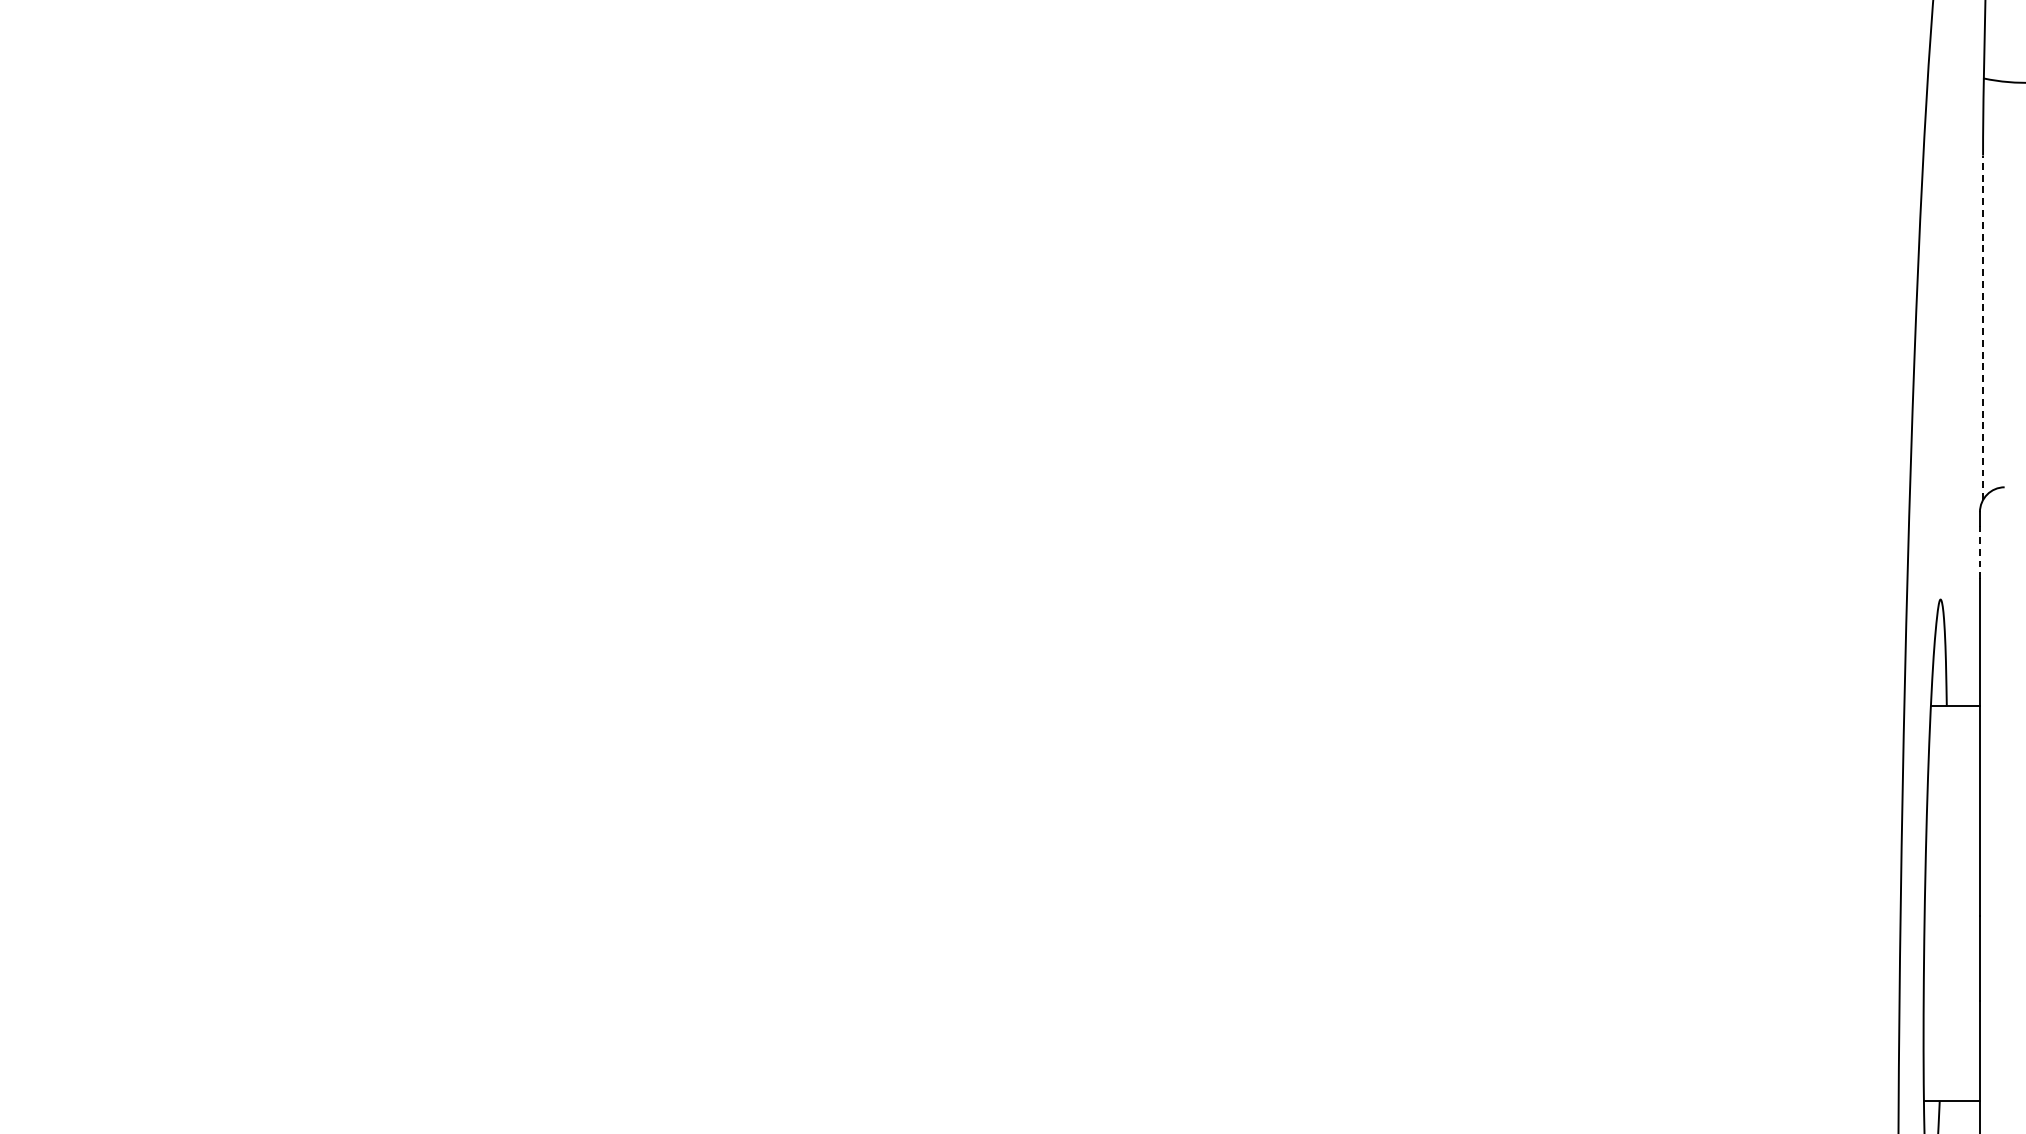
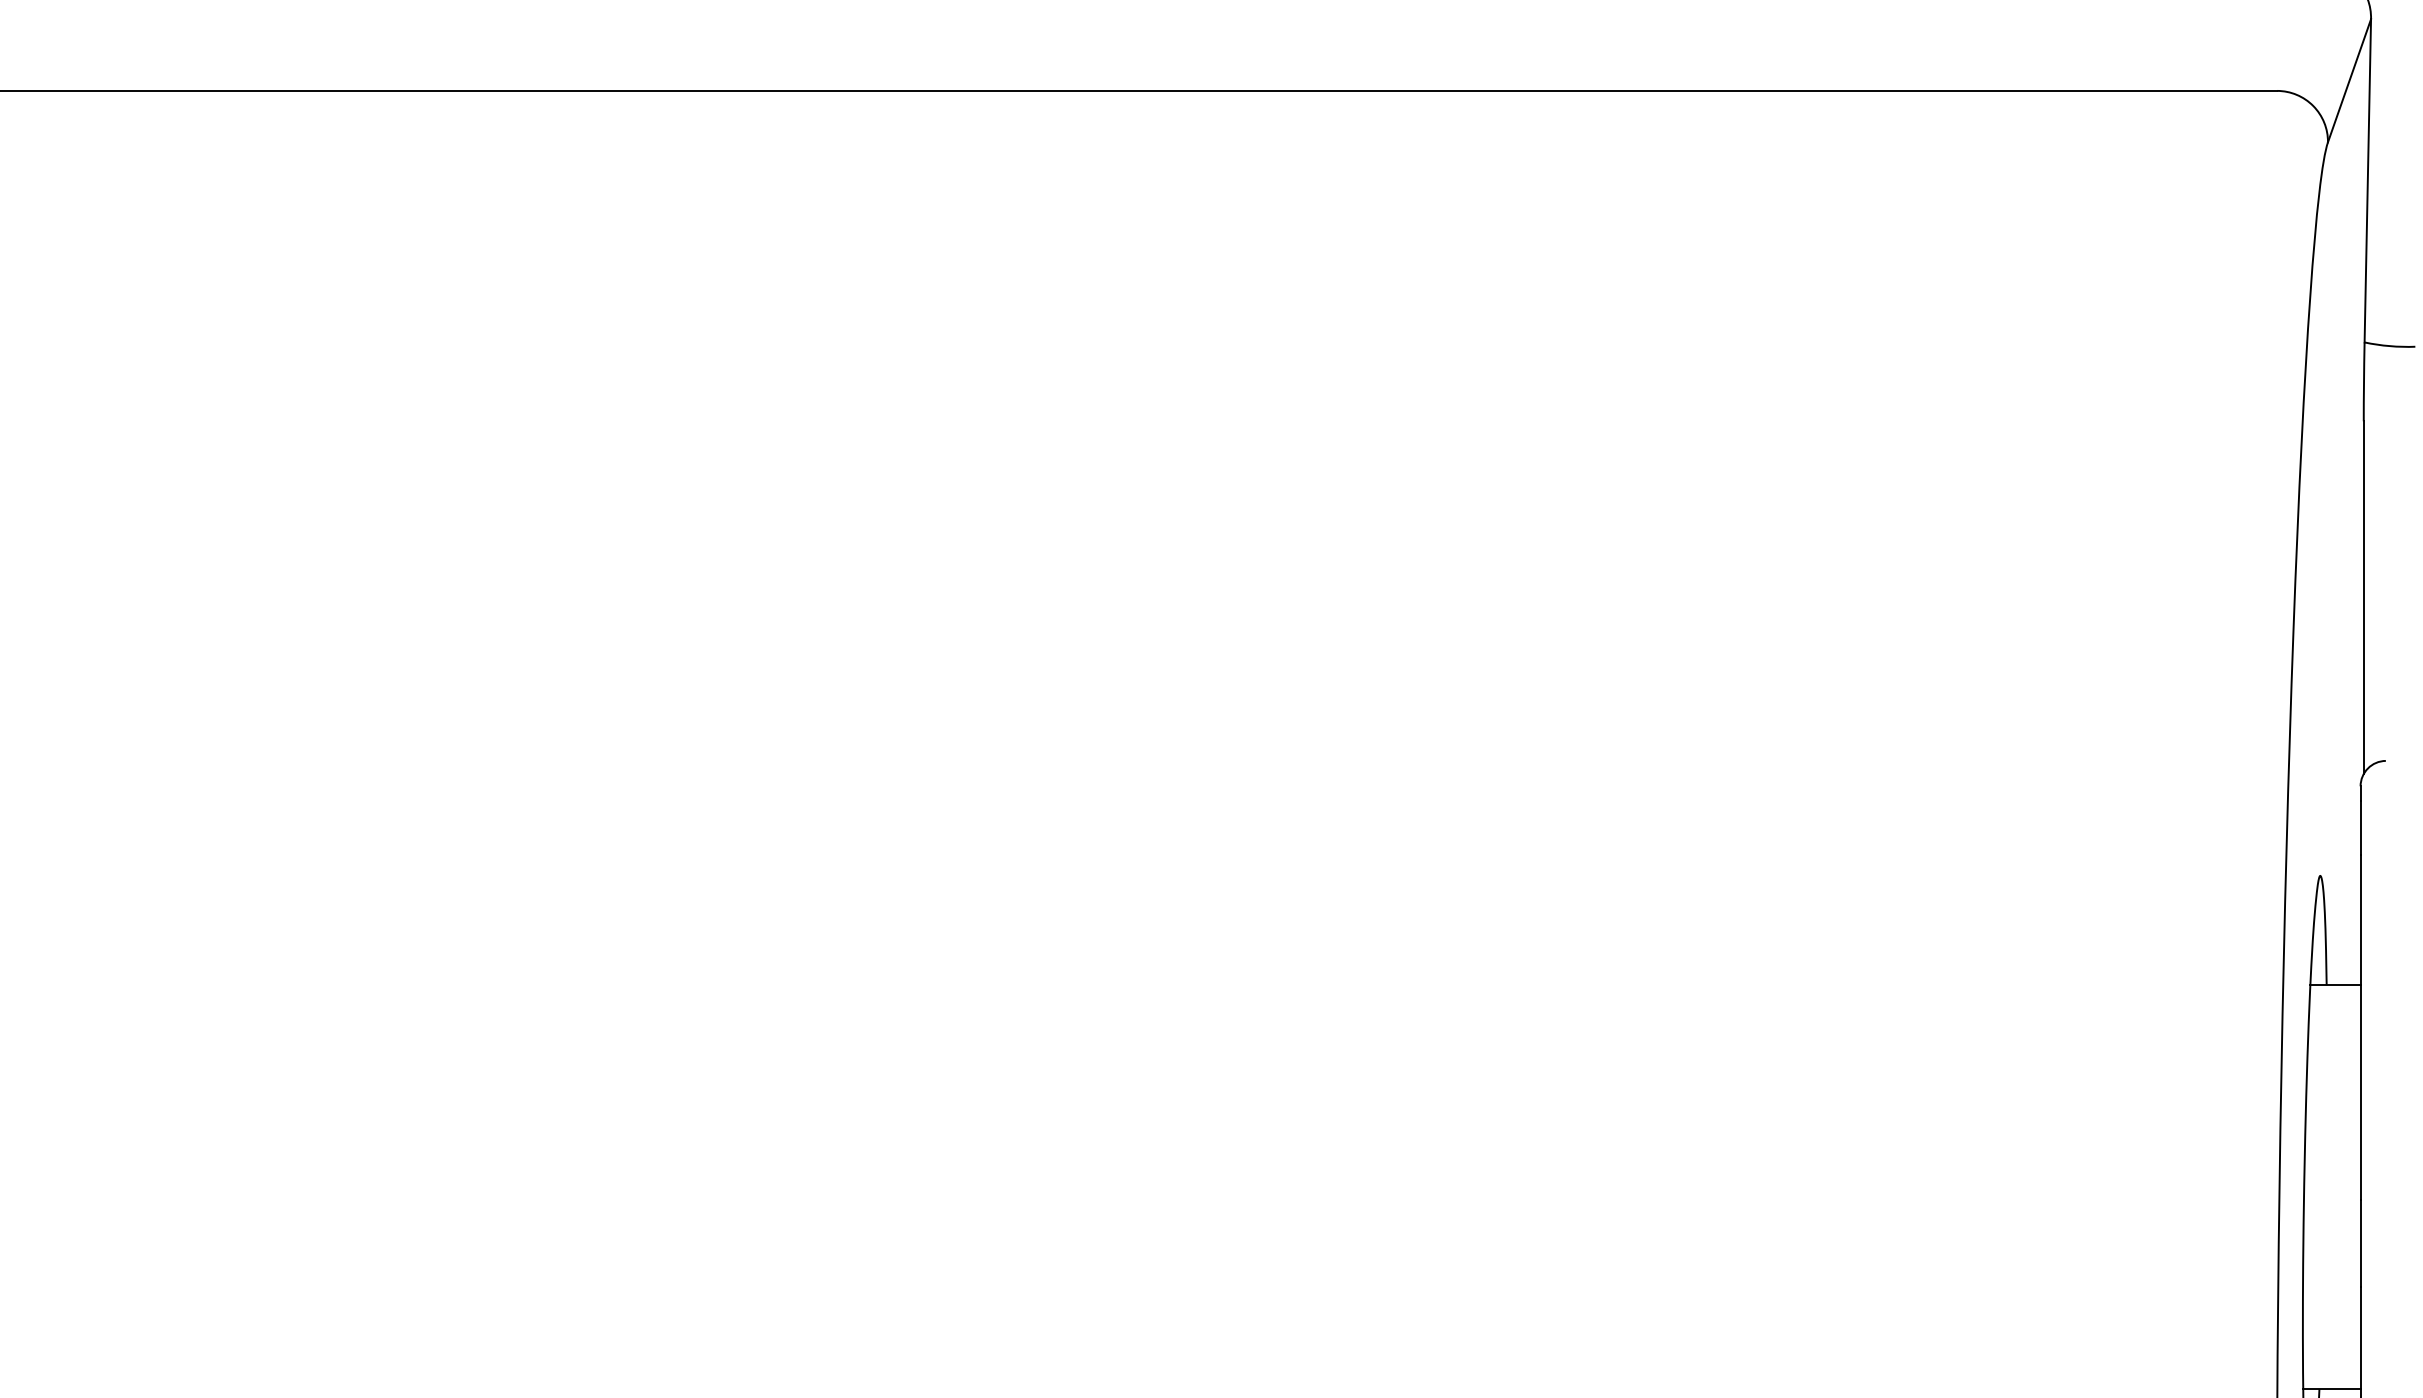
line: (1982, 327) -> (2363, 597), dashed -> solid
line: (1979, 553) -> (2360, 828), dashed -> solid

